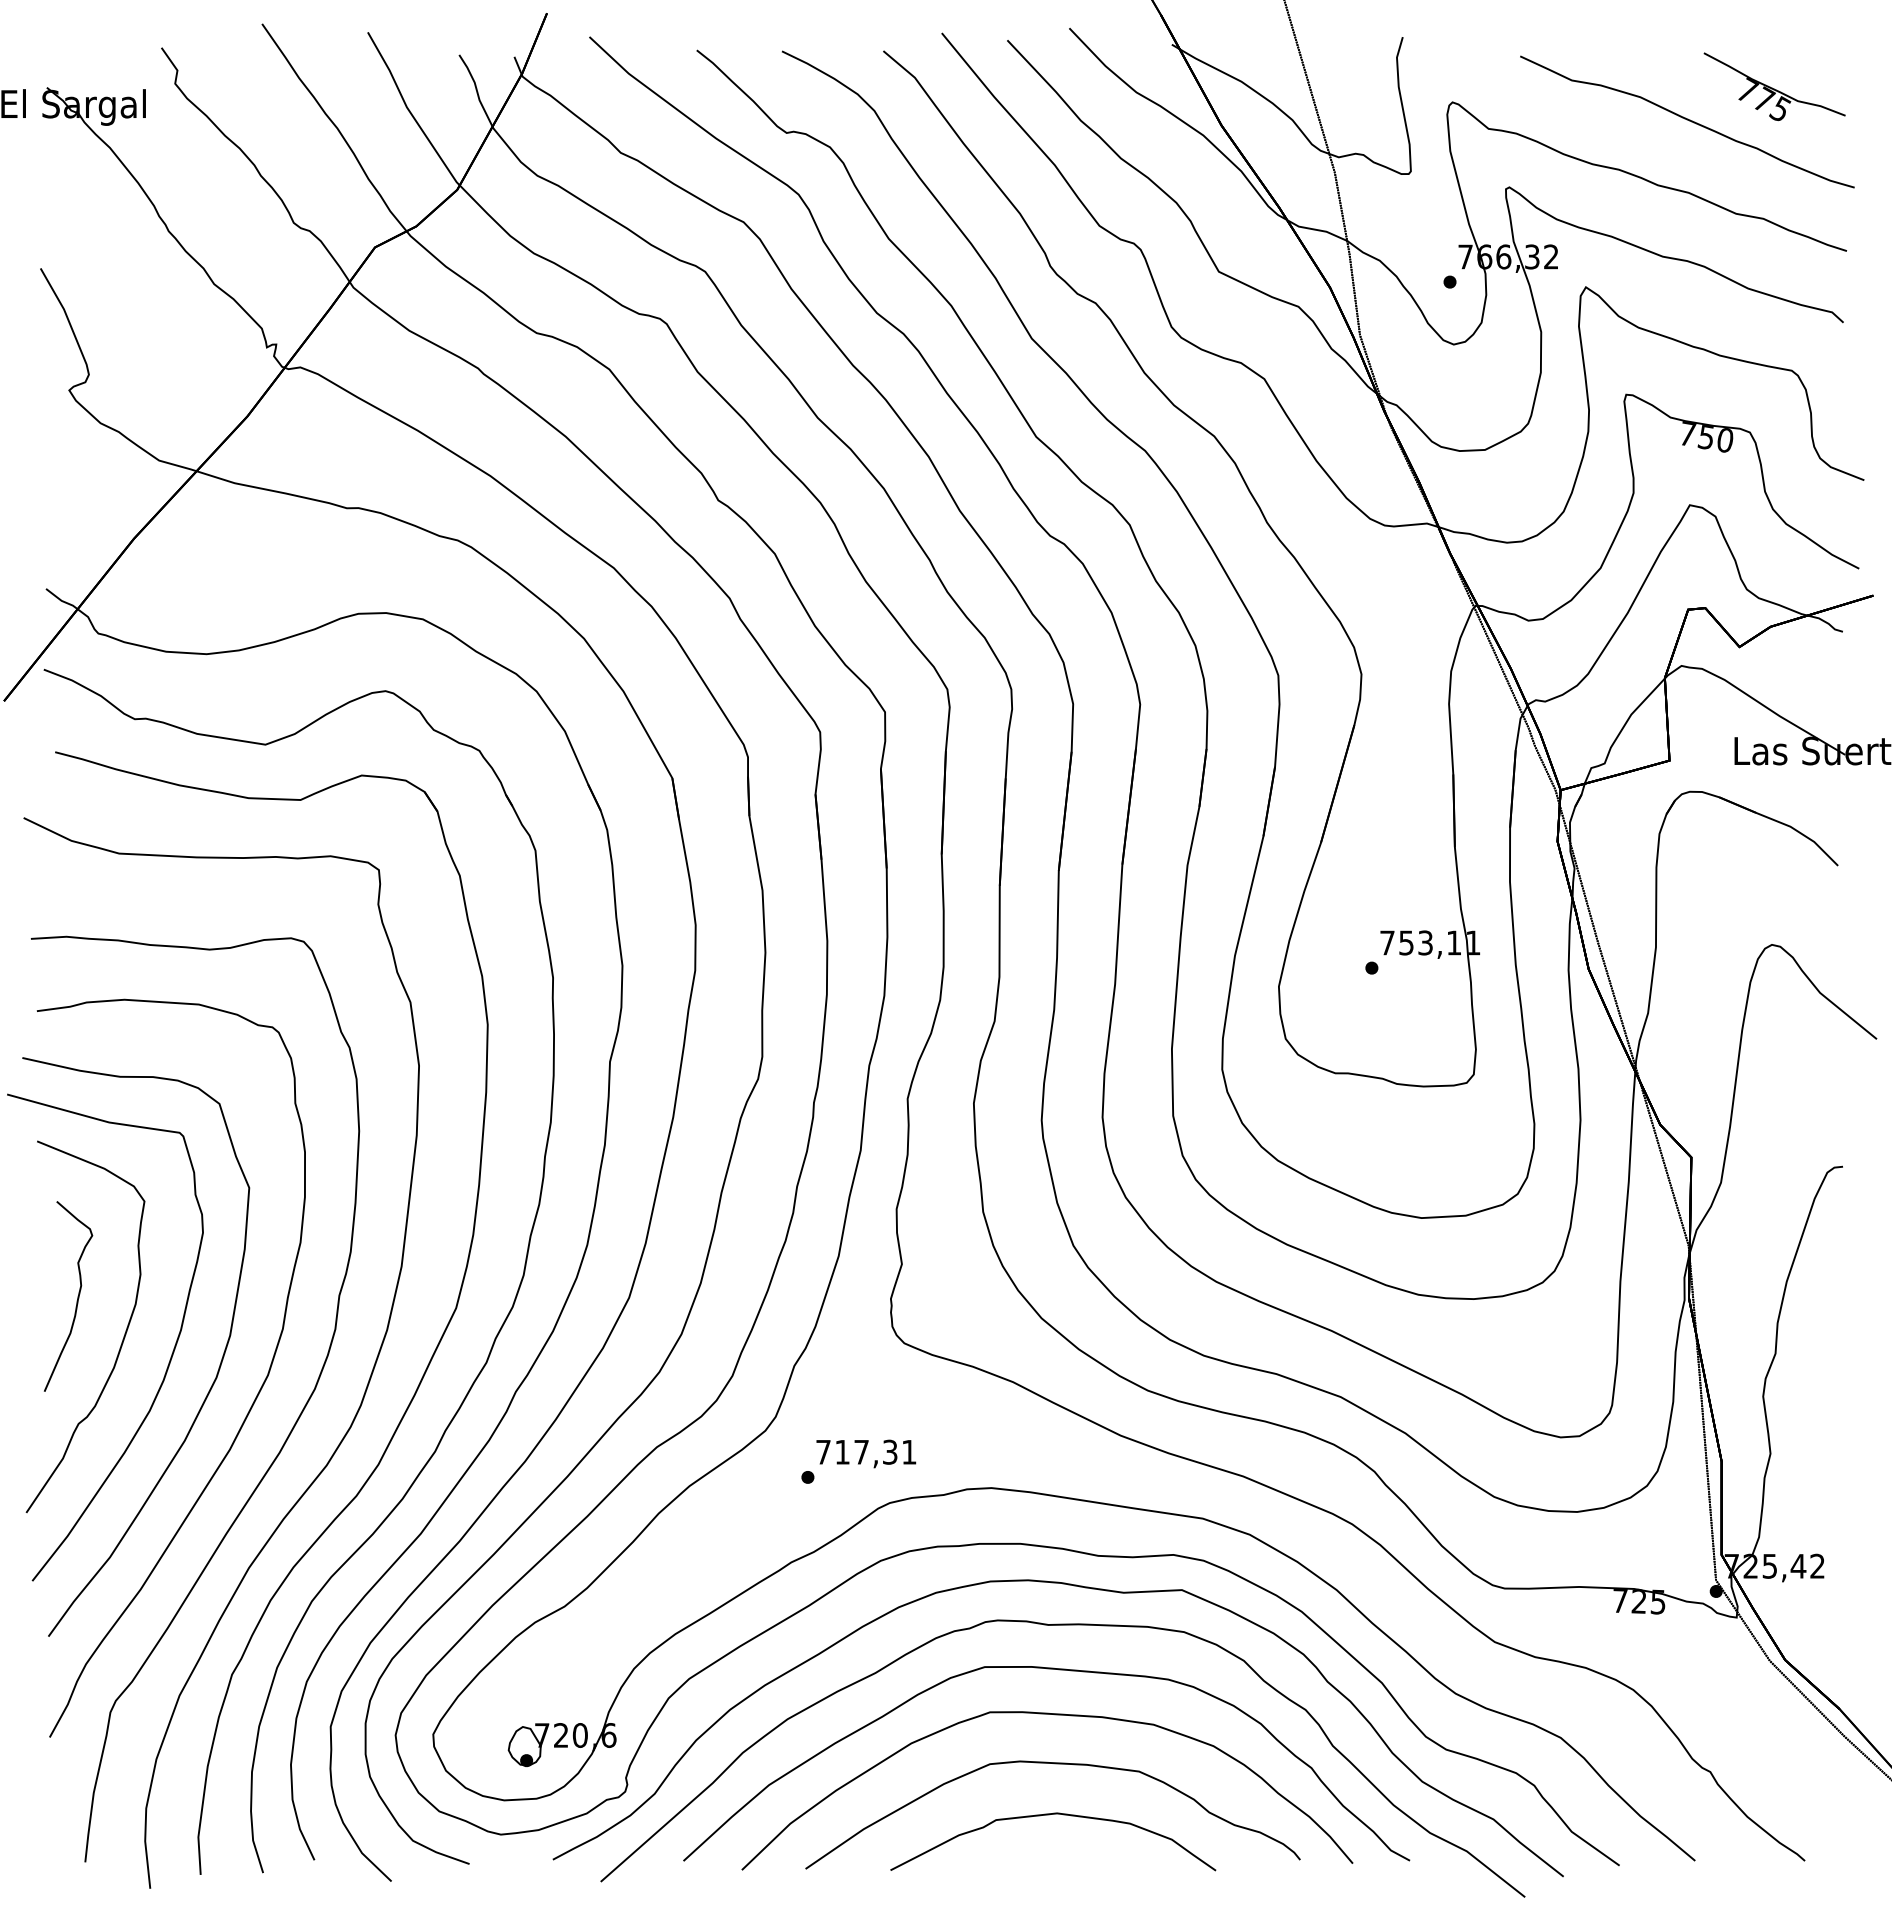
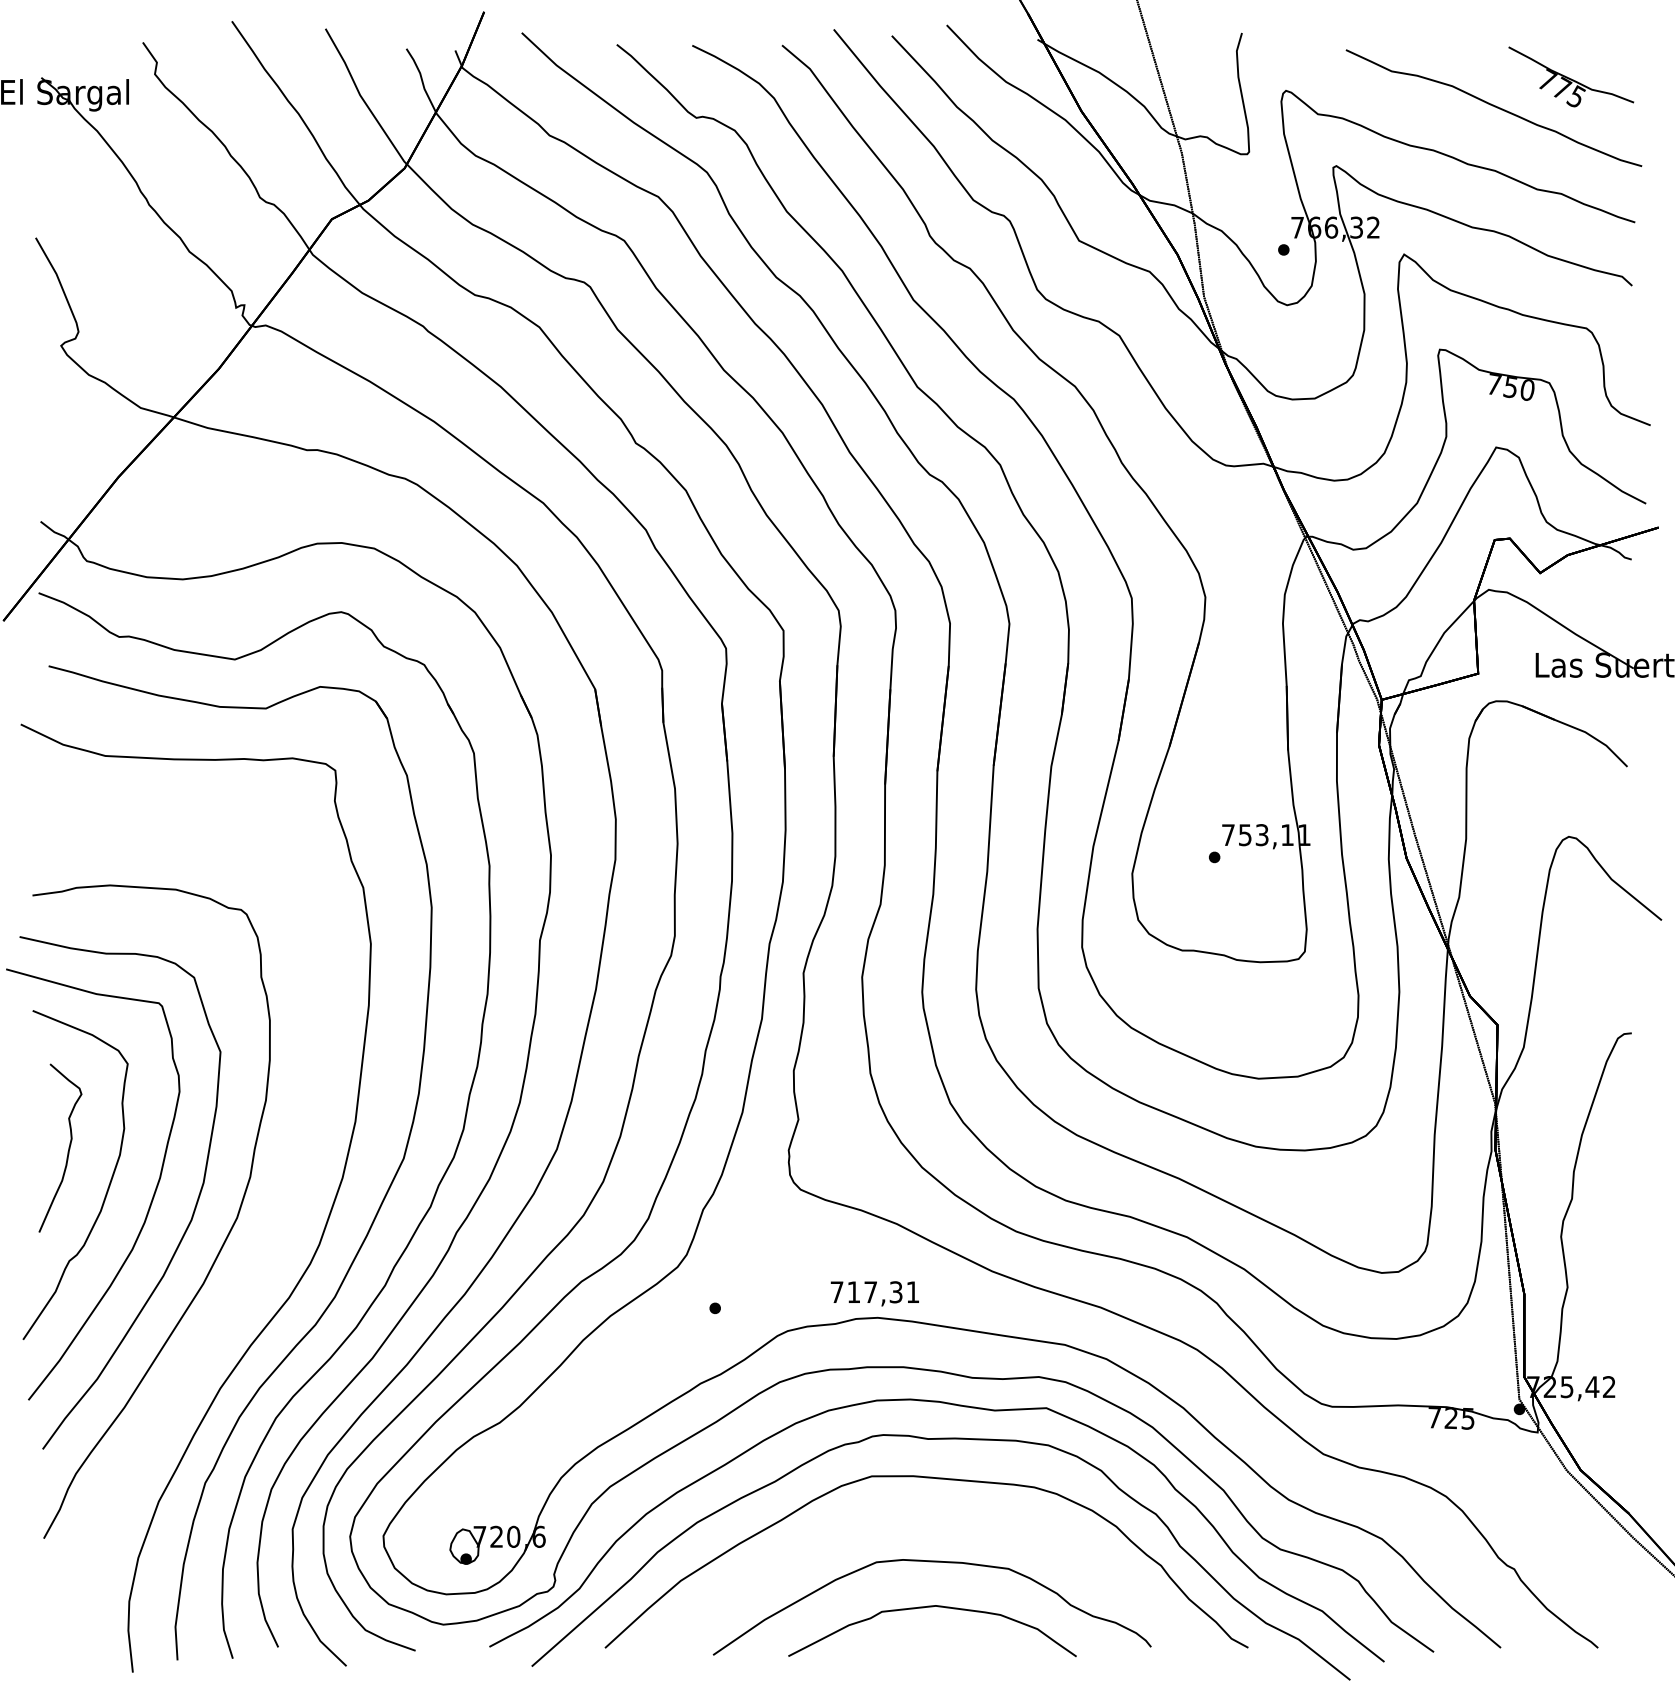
curve: (280, 1448) -> (248, 1282), removed
text: (866, 1453) -> (875, 1293), moved
curve: (1054, 1715) -> (933, 1519), removed

